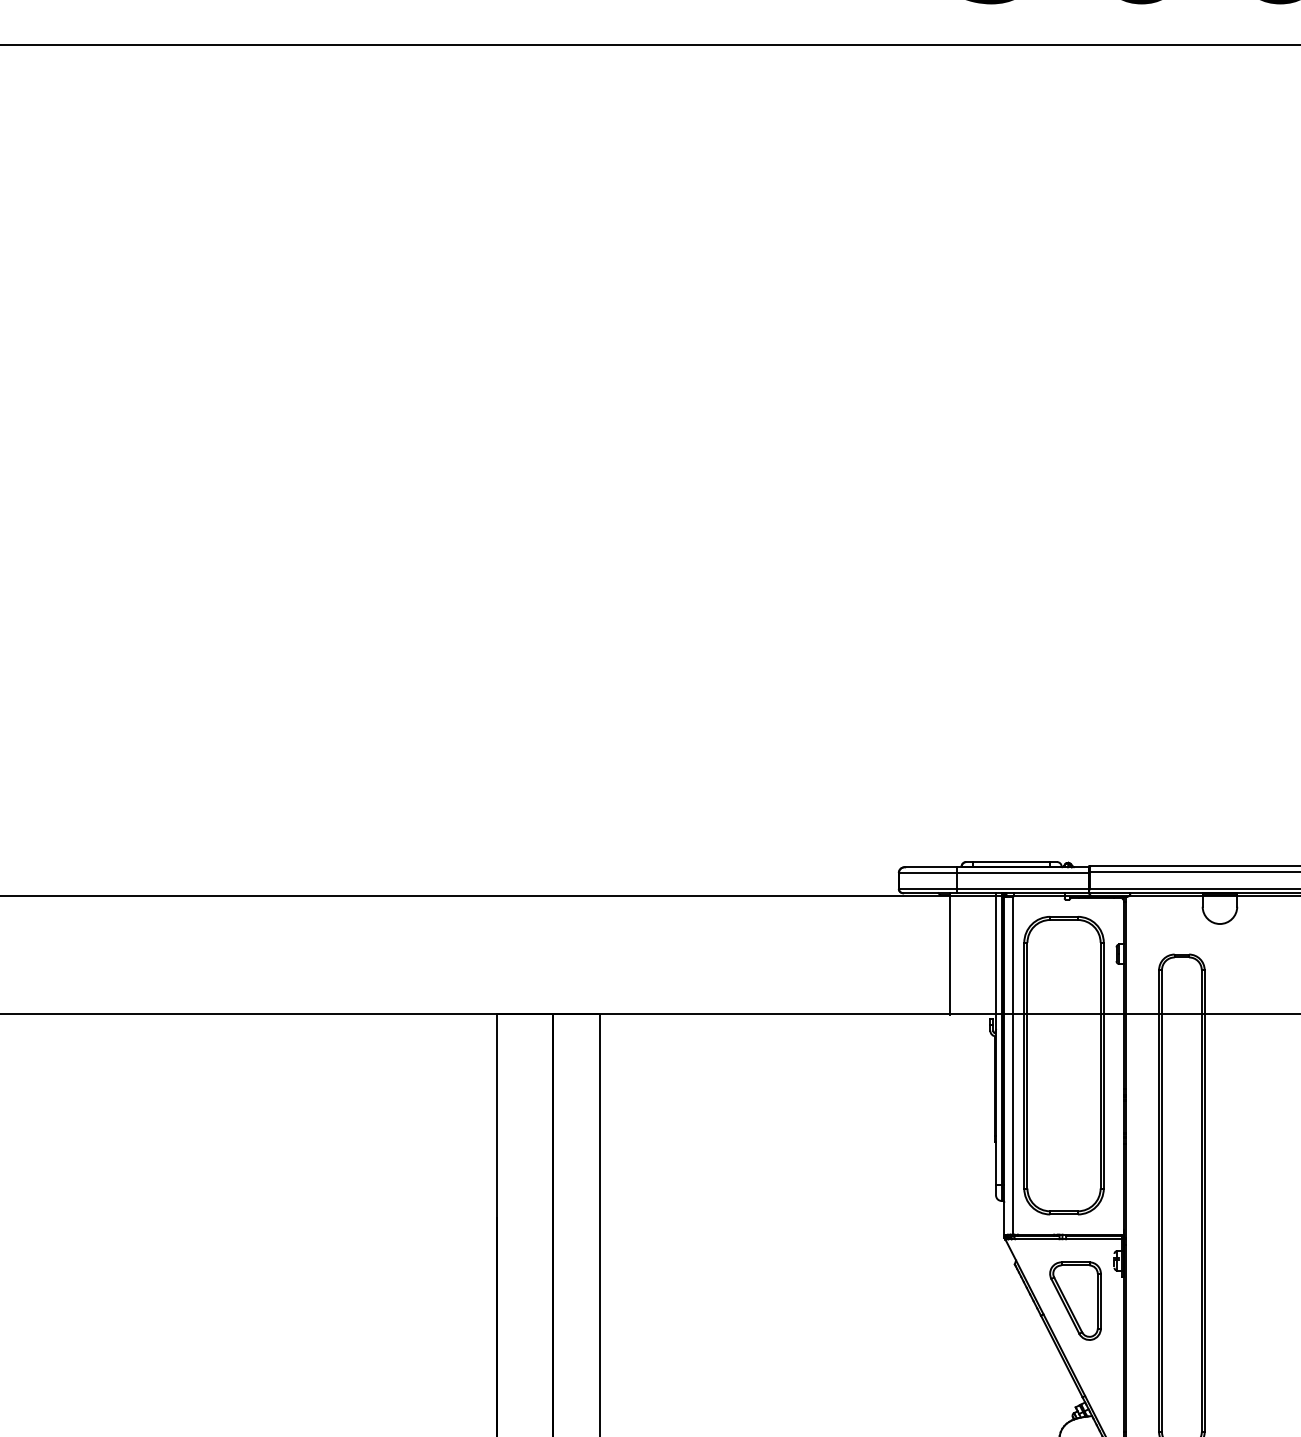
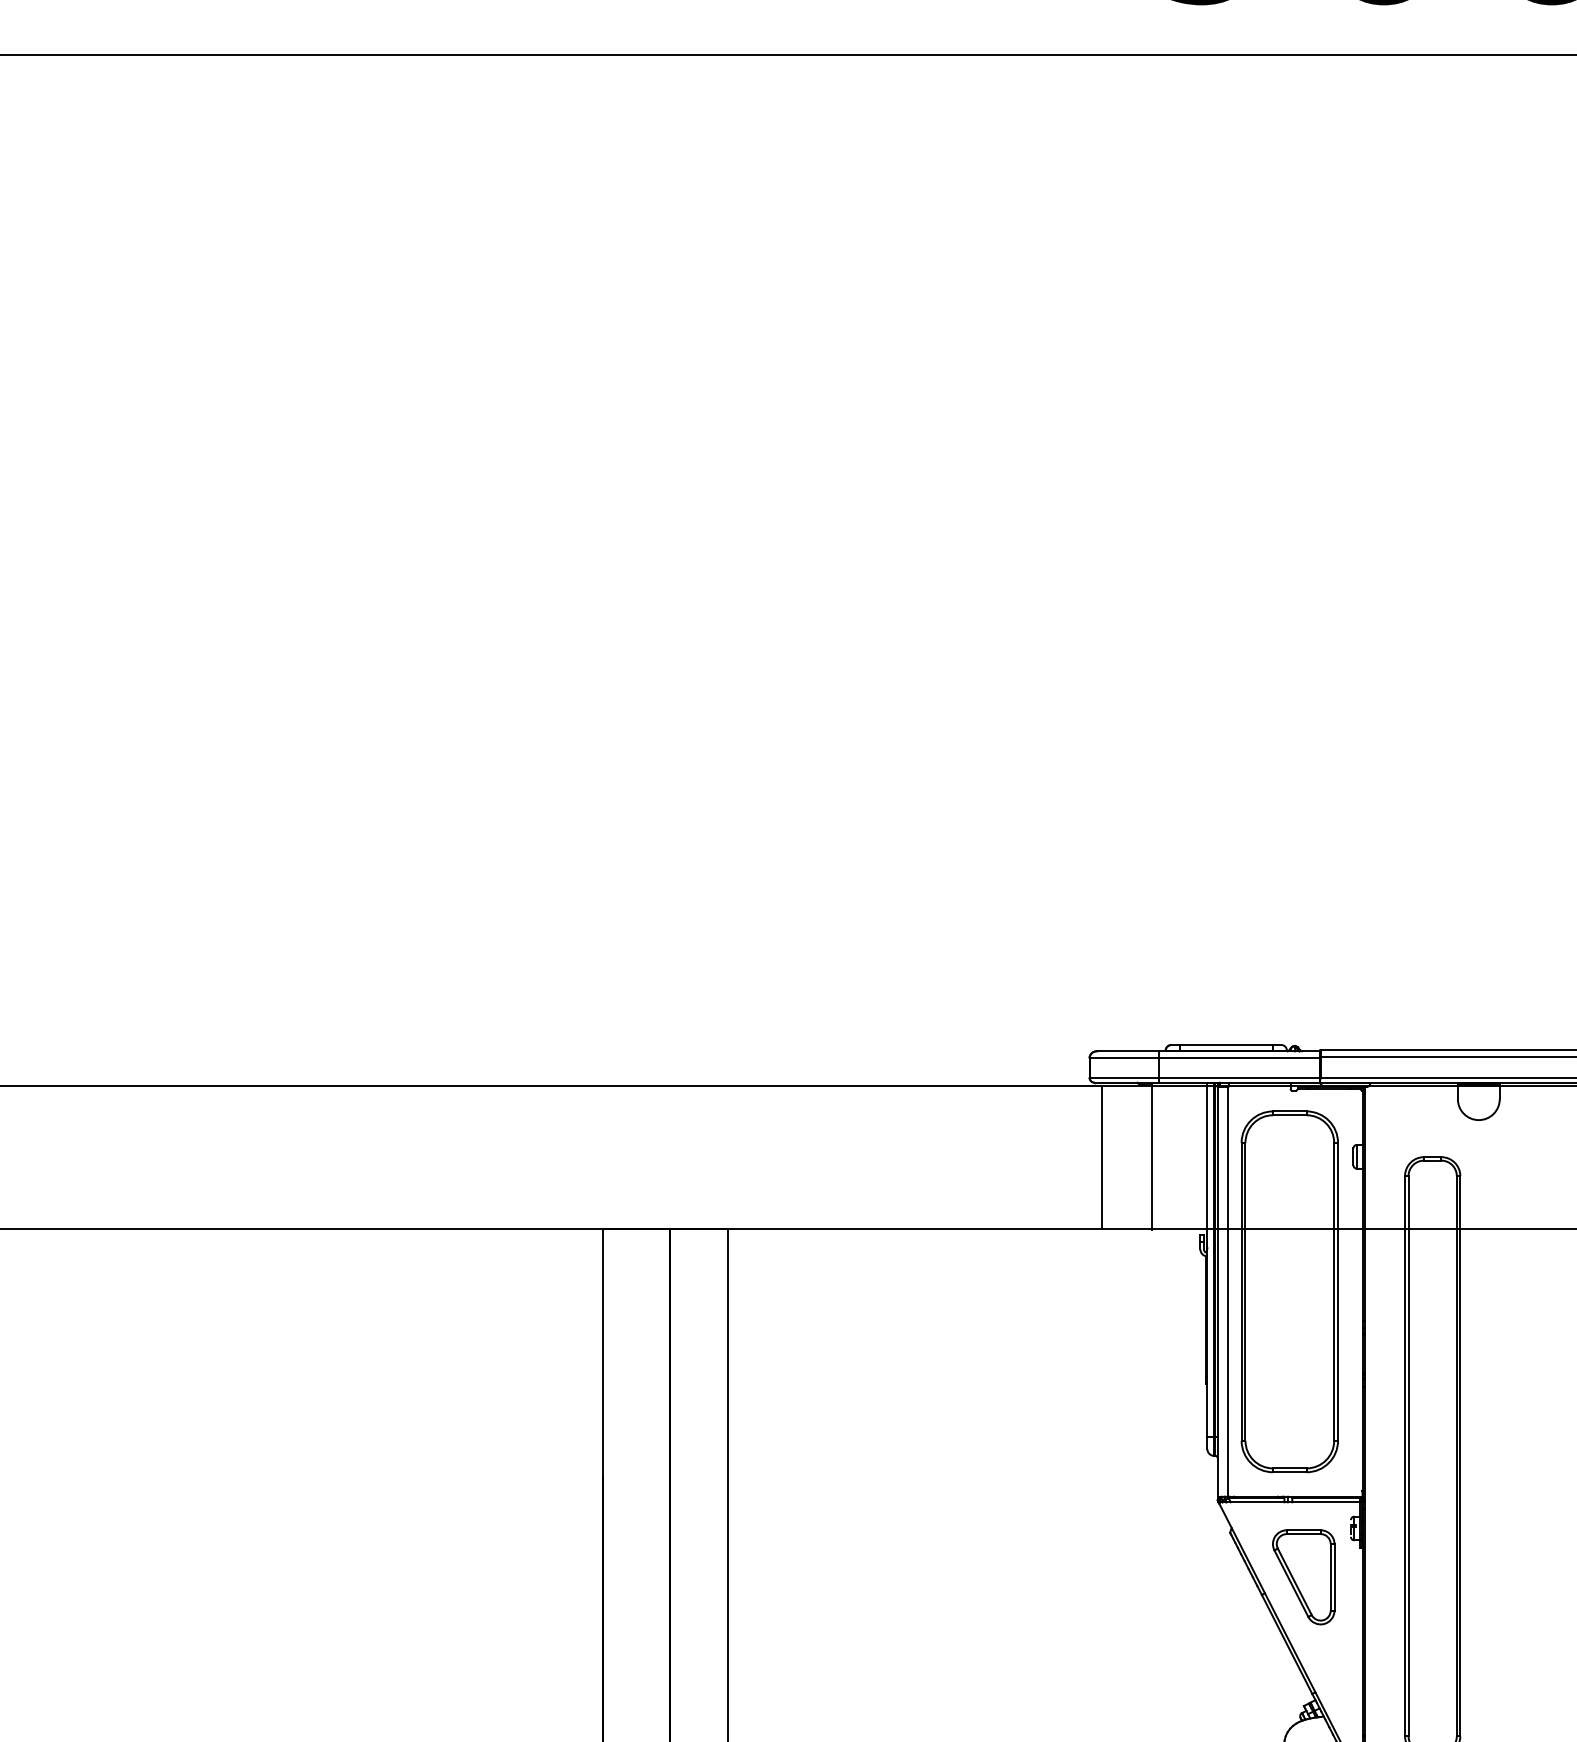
line: (909, 954) -> (1102, 1156), added

